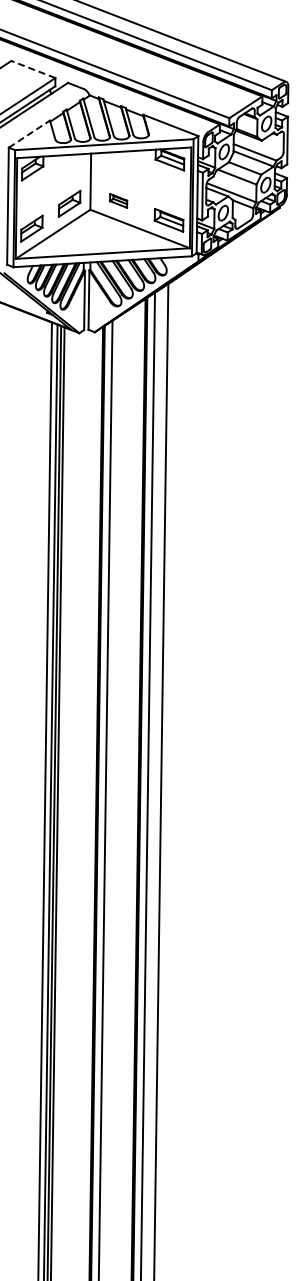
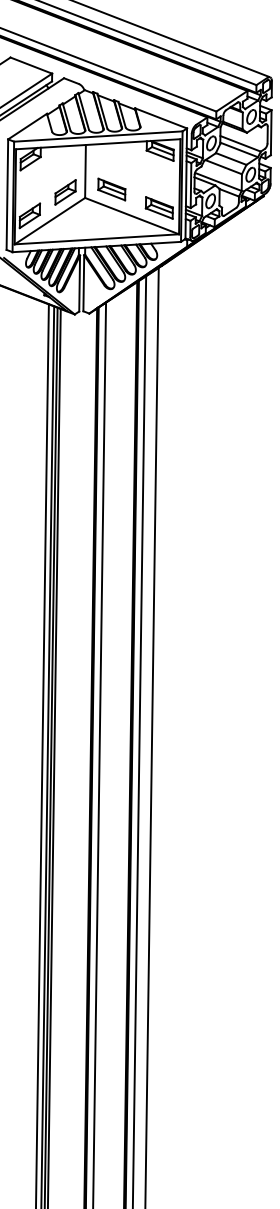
line: (33, 69) -> (31, 65), dashed -> solid
line: (29, 134) -> (27, 126), dashed -> solid
part: (118, 200) -> (111, 189), size x1.67

